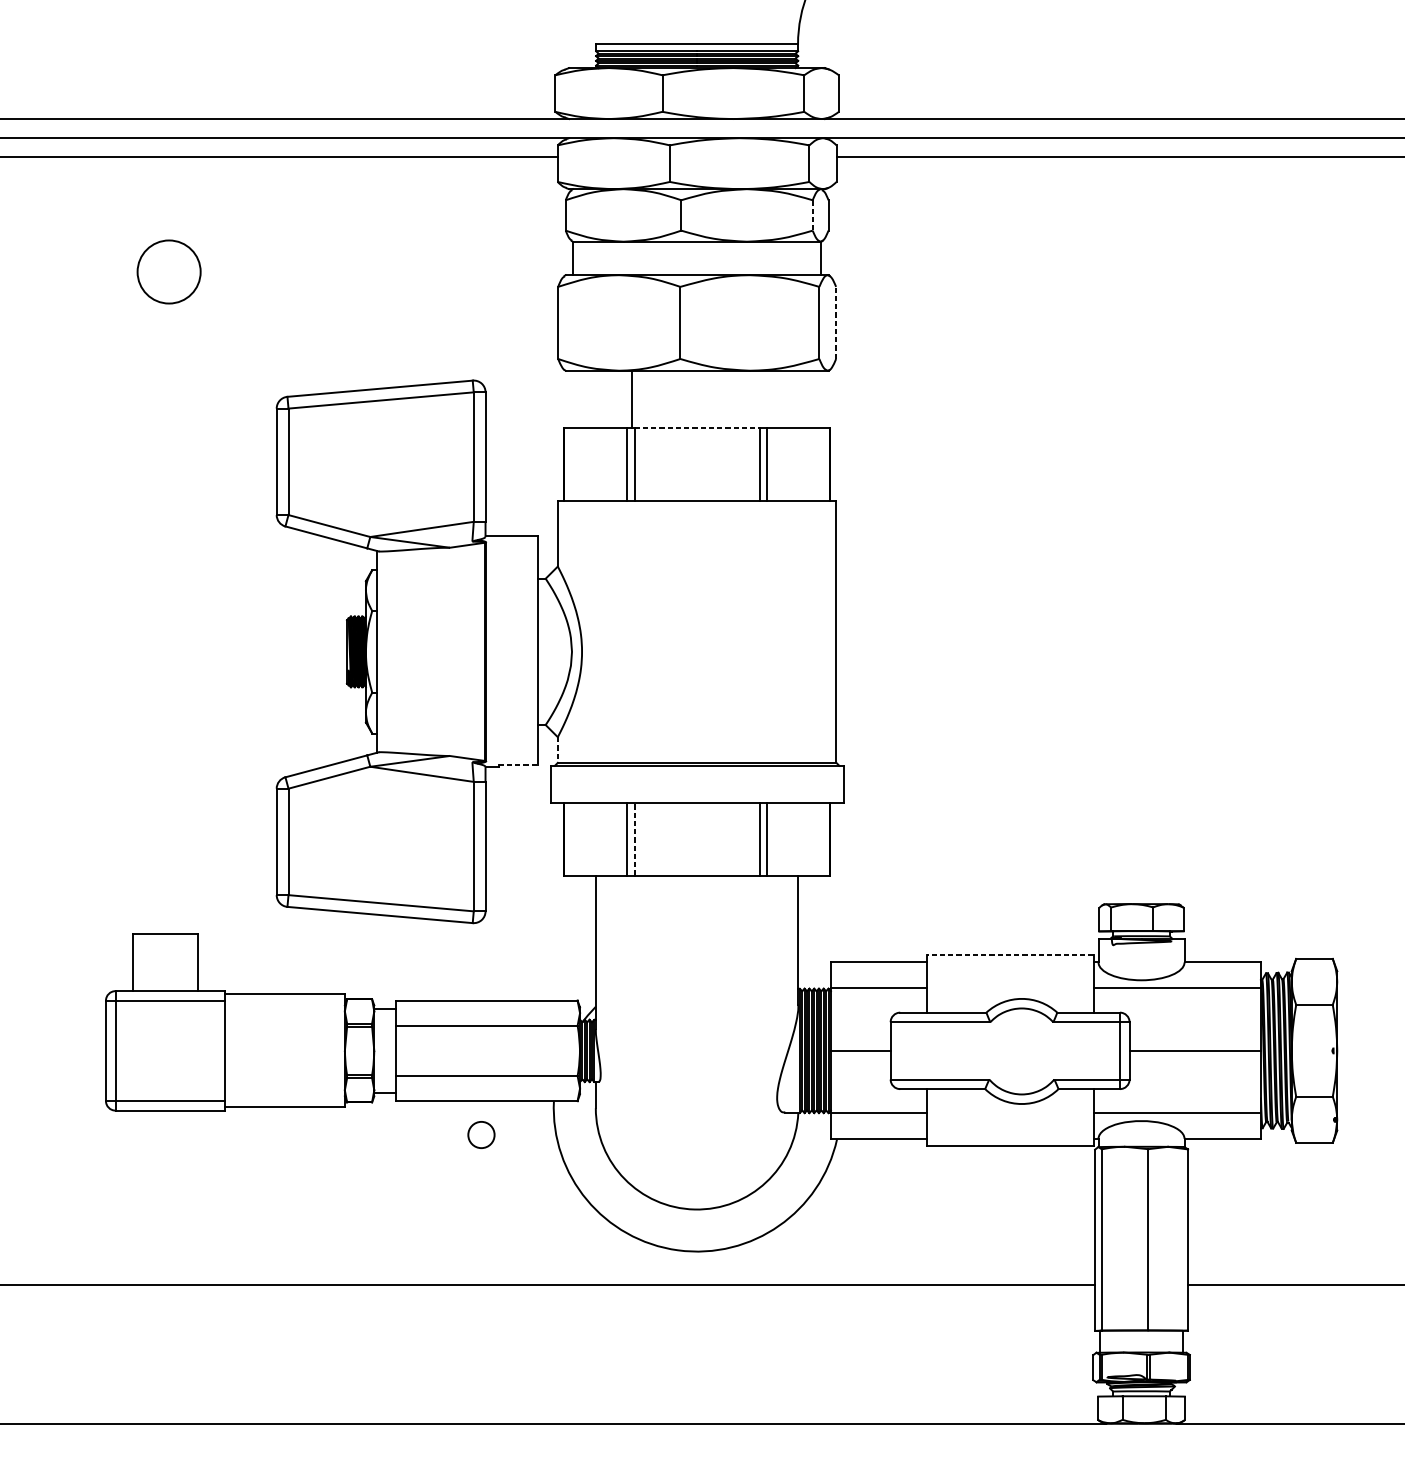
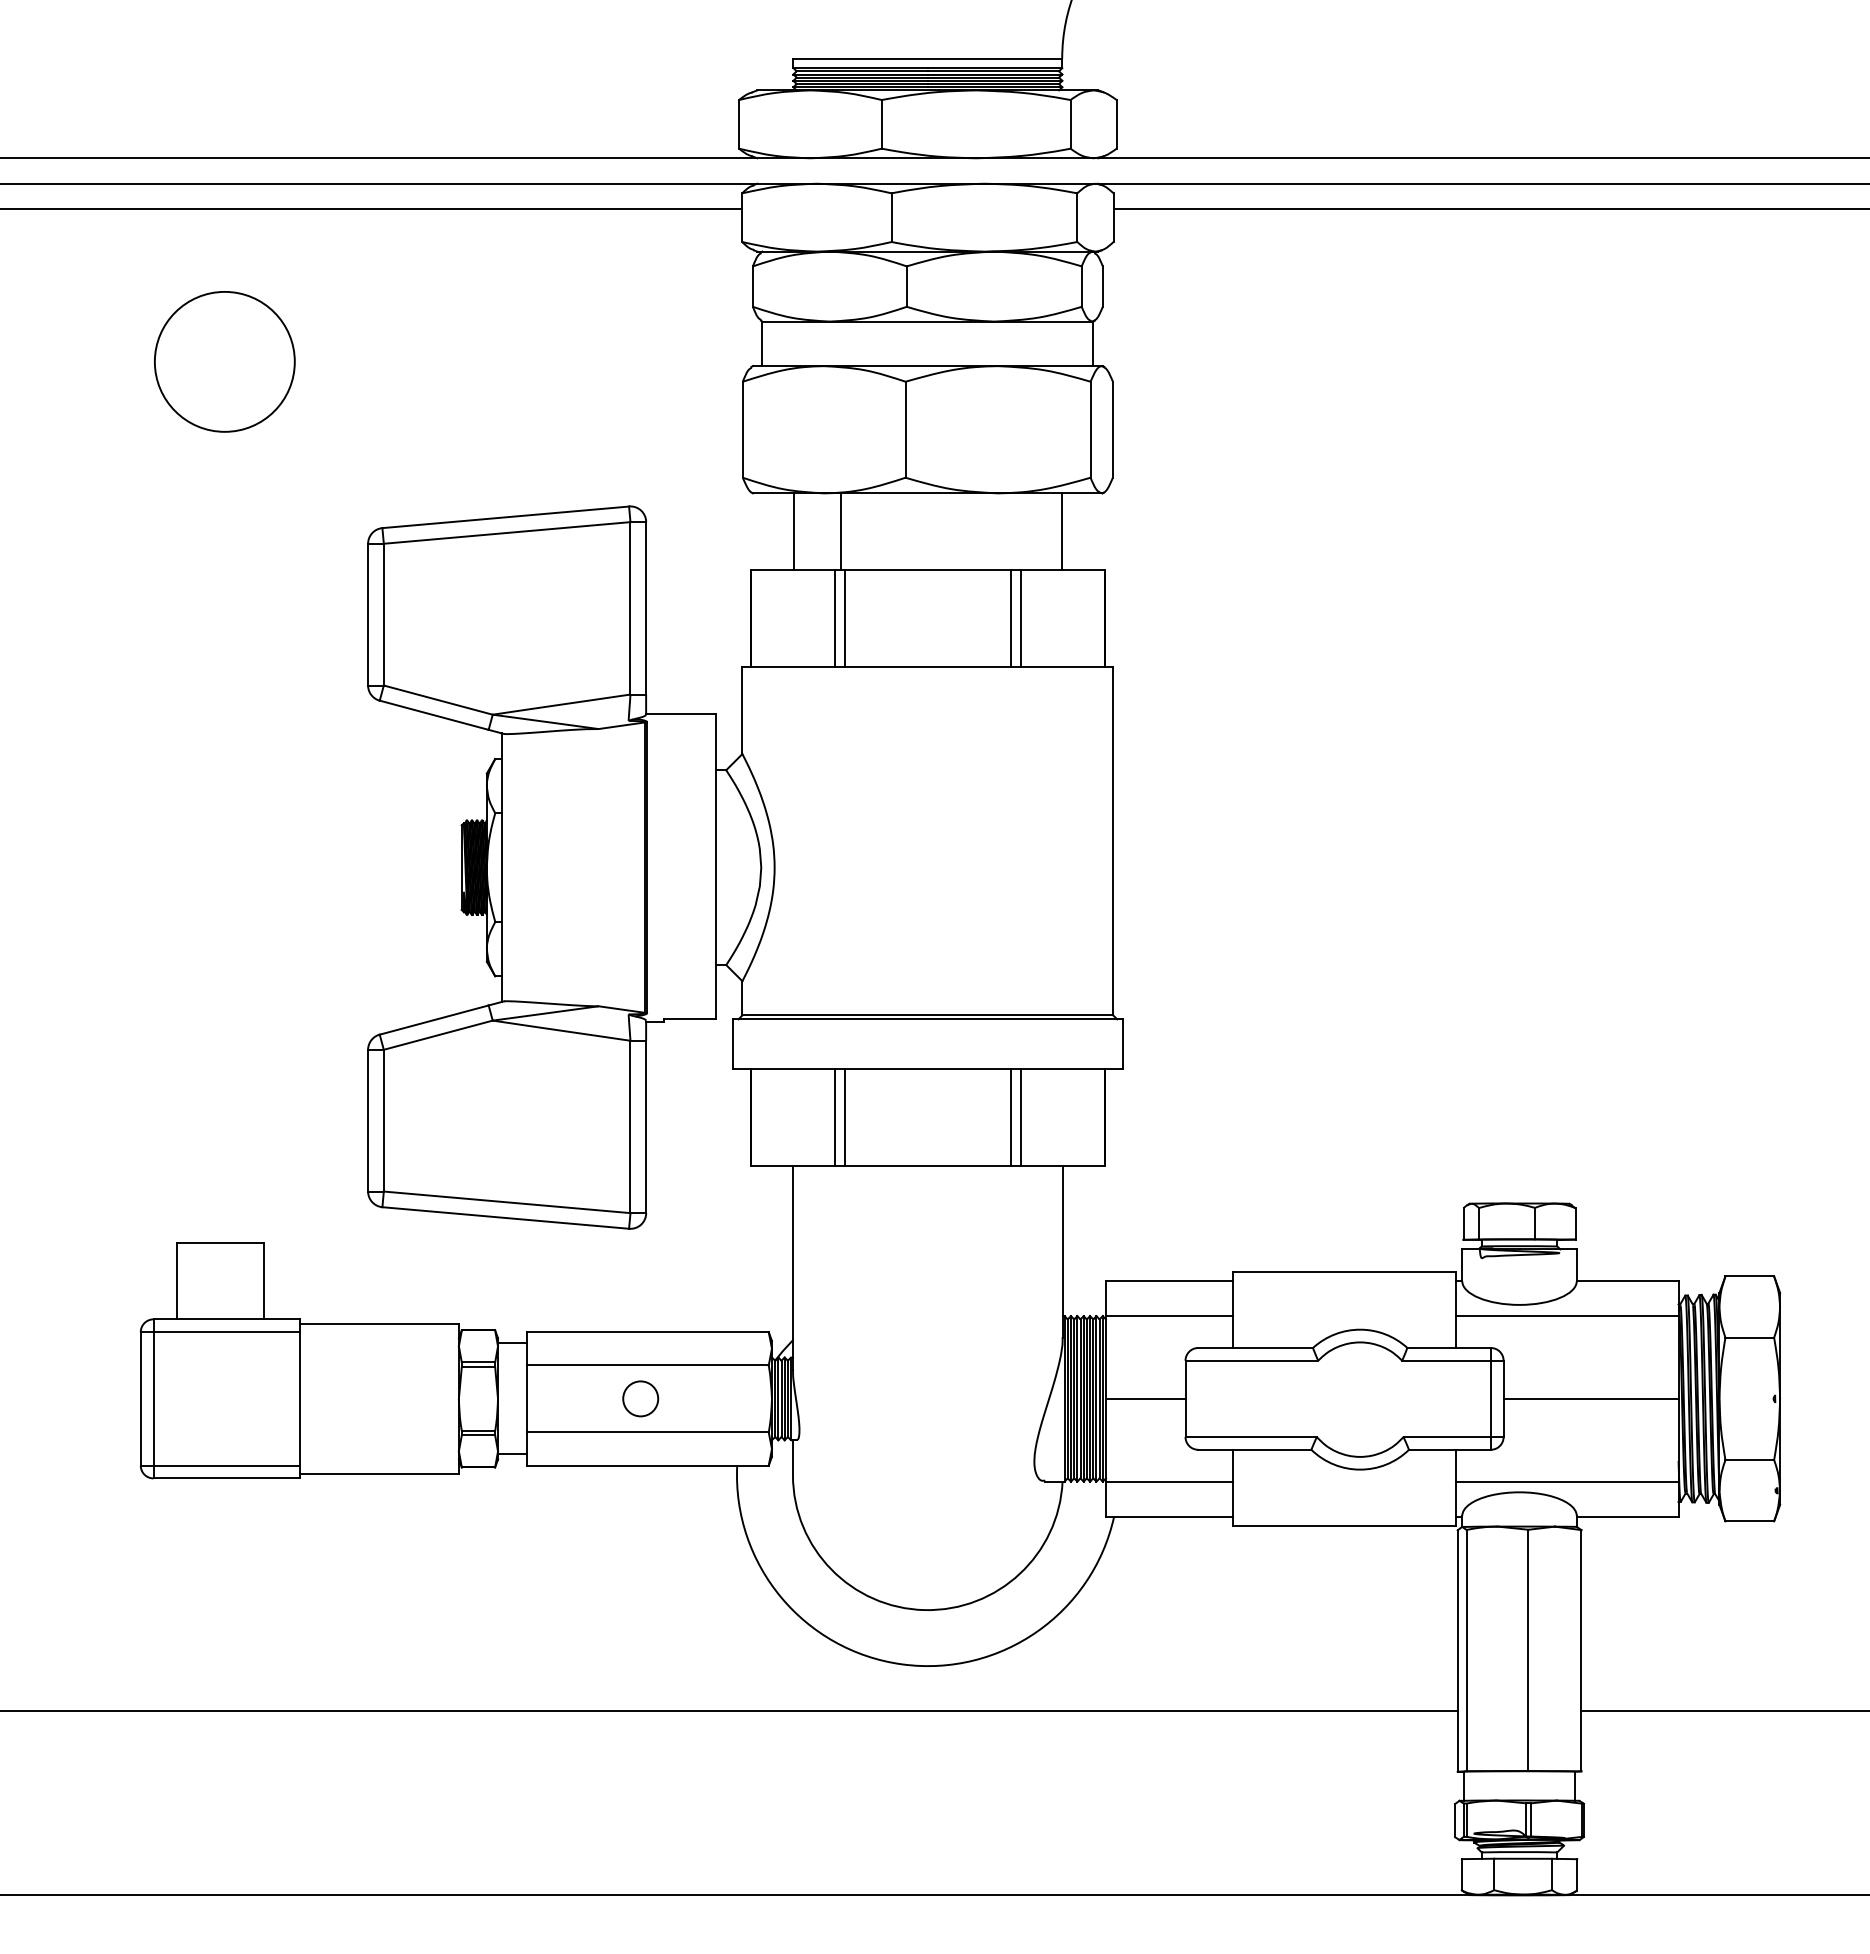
line: (812, 216) -> (1081, 287), dashed -> solid
circle: (168, 271) -> (224, 361), size x1.67
line: (835, 322) -> (1112, 429), dashed -> solid
line: (596, 399) -> (793, 531), added
line: (798, 399) -> (1062, 531), added
line: (697, 427) -> (928, 569), dashed -> solid
line: (557, 750) -> (742, 998), dashed -> solid
line: (518, 765) -> (690, 1018), dashed -> solid
line: (634, 839) -> (844, 1117), dashed -> solid
line: (1010, 955) -> (1344, 1271), dashed -> solid
circle: (481, 1134) -> (640, 1398), moved

